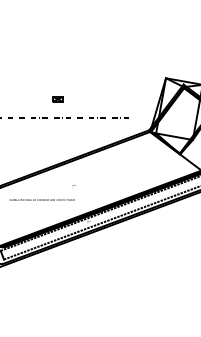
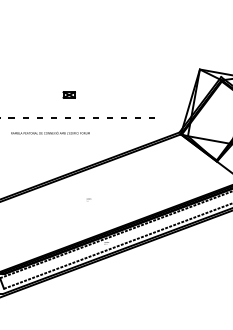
text: (41, 199) -> (49, 132), moved

